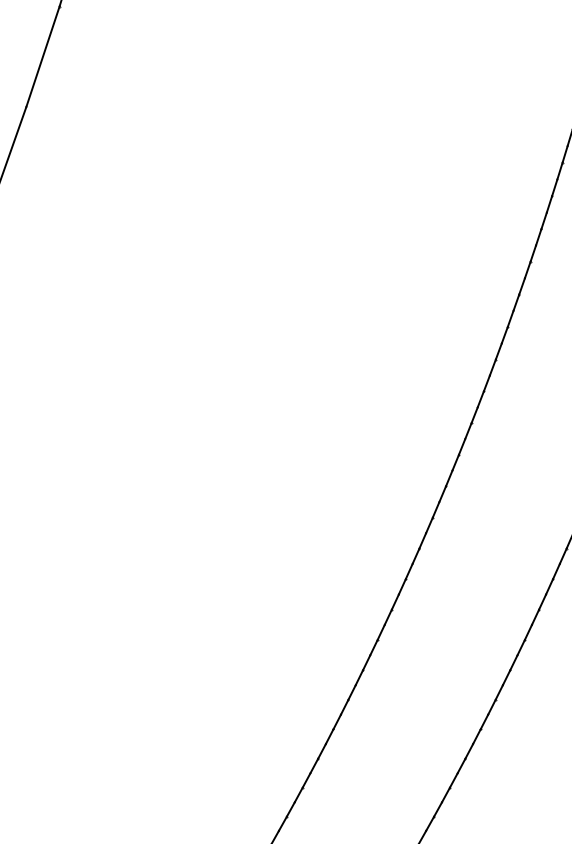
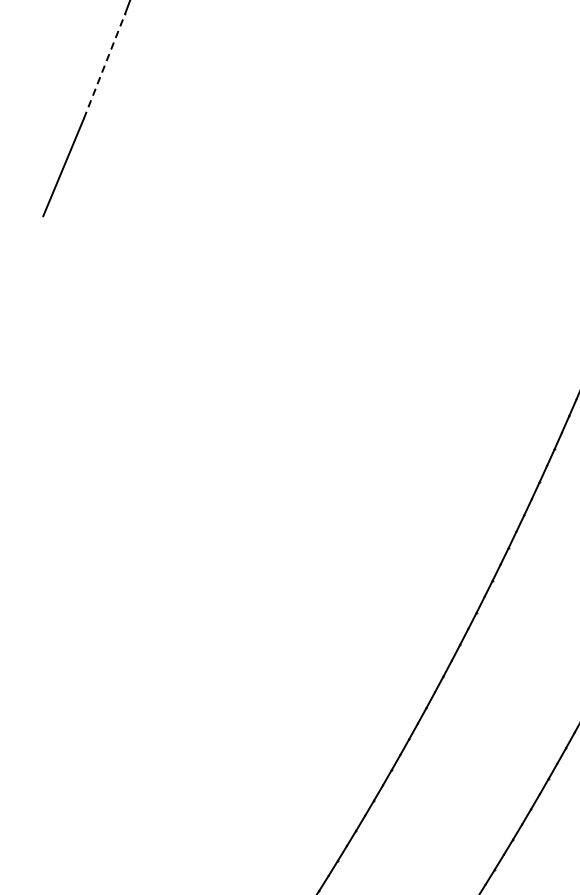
line: (42, 56) -> (104, 65), solid -> dashed

